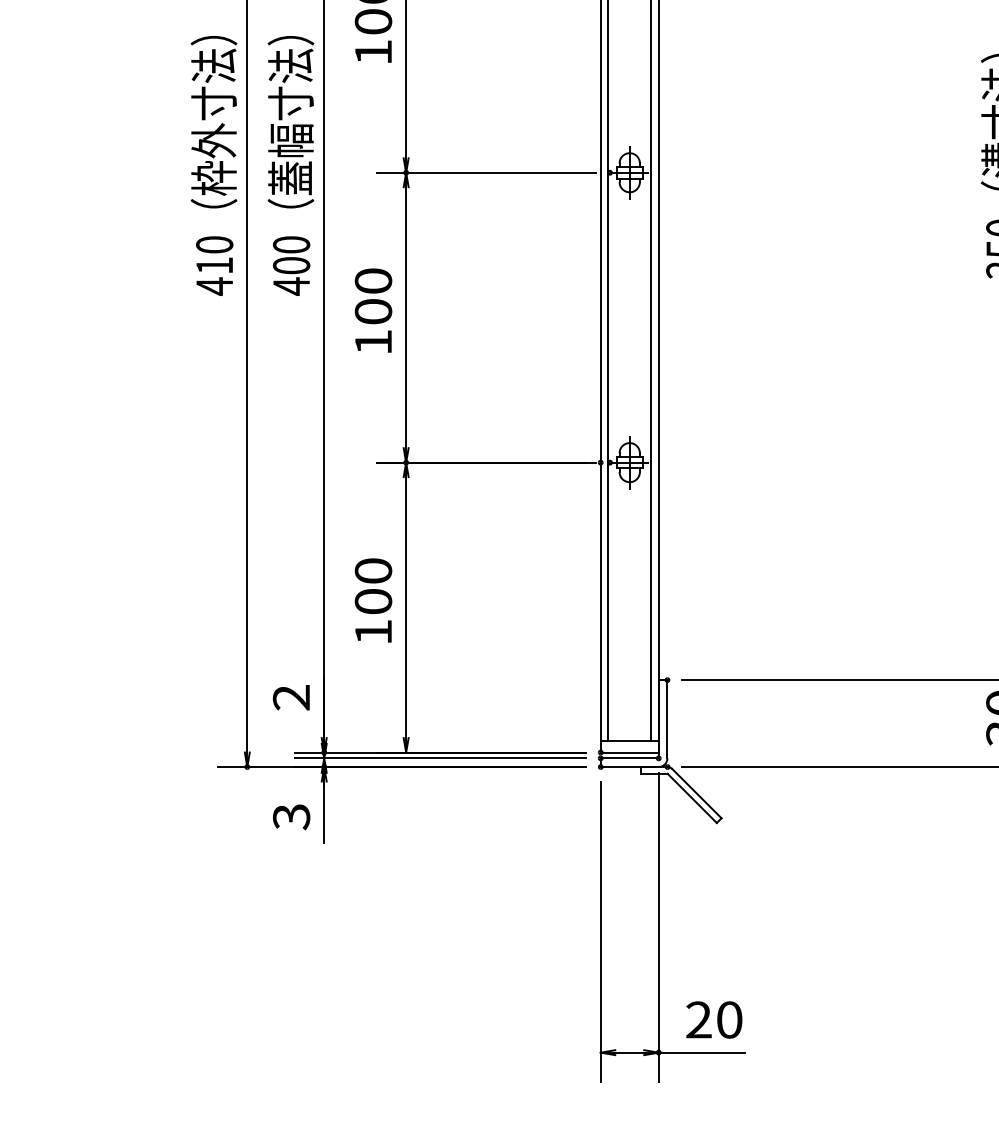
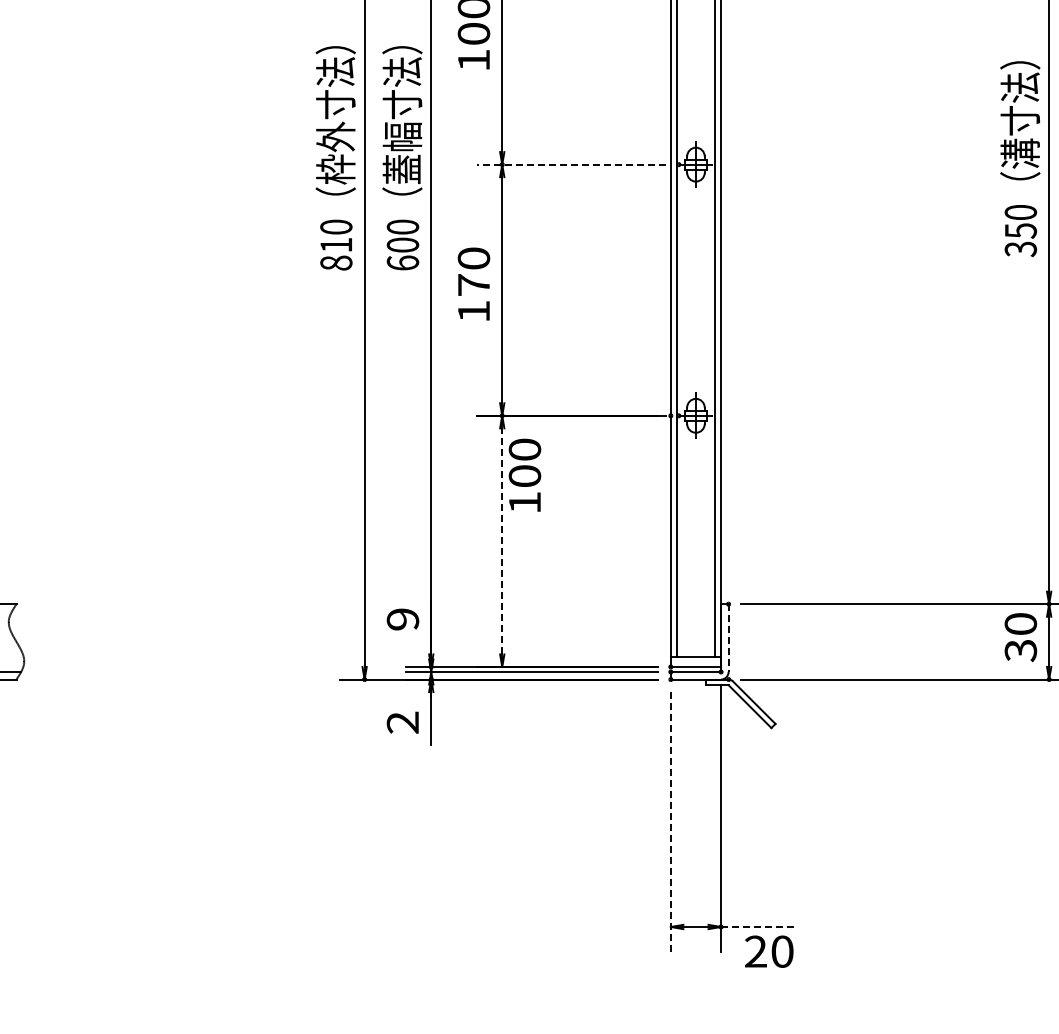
line: (486, 172) -> (571, 164), solid -> dashed
text: (214, 286) -> (336, 263), 410 -> 810
text: (291, 286) -> (402, 263), 400 -> 600
text: (372, 311) -> (473, 284), 100 -> 170
text: (372, 599) -> (524, 474), moved
line: (406, 606) -> (502, 540), solid -> dashed
text: (292, 697) -> (403, 619), 2 -> 9
line: (667, 719) -> (728, 638), solid -> dashed
text: (292, 816) -> (403, 722), 3 -> 2
line: (600, 932) -> (670, 822), solid -> dashed
text: (714, 1019) -> (769, 951), moved
line: (703, 1053) -> (759, 927), solid -> dashed

